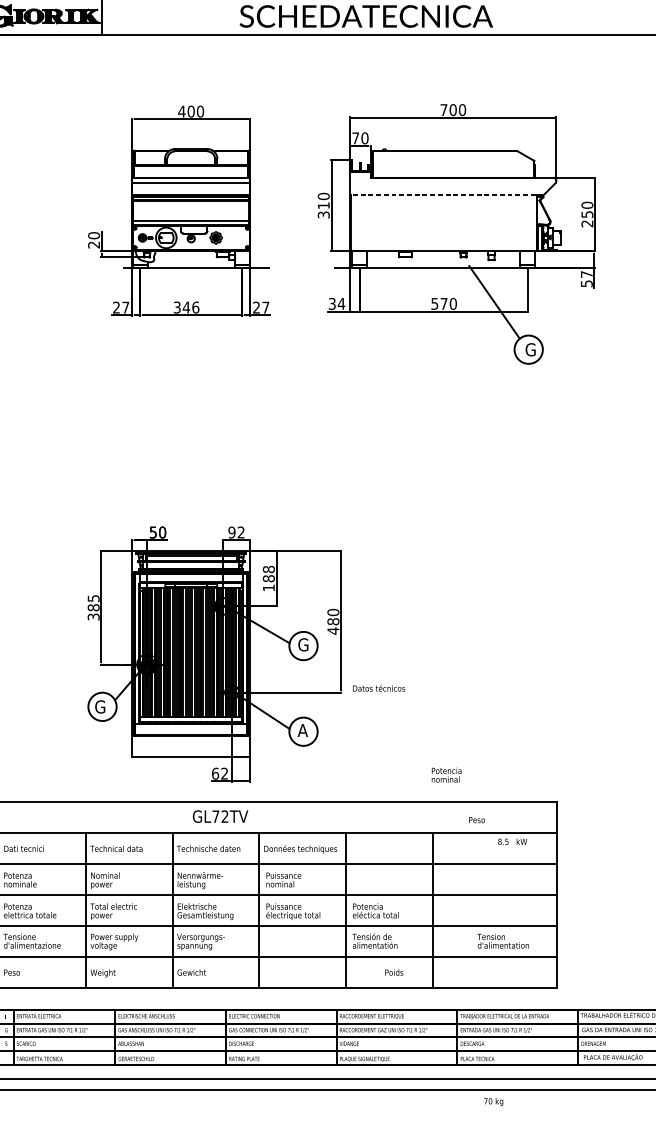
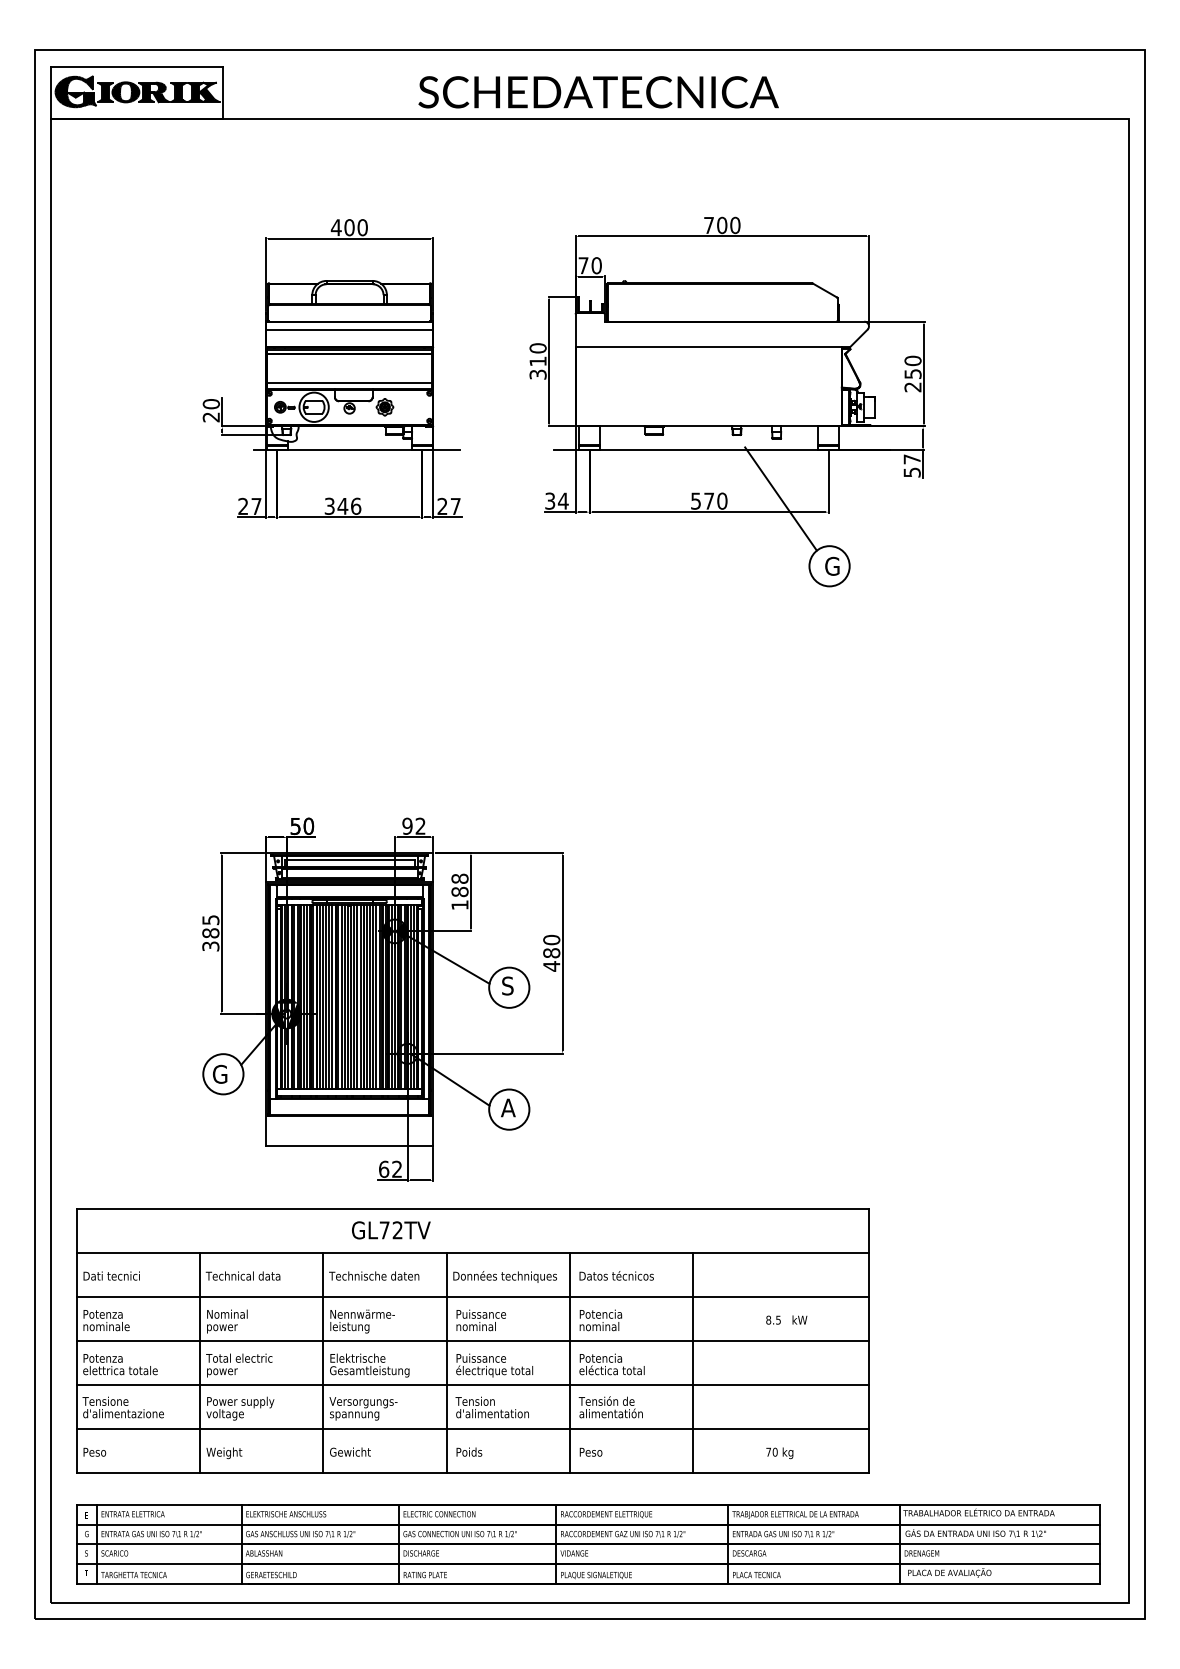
line: (446, 195) -> (712, 346), dashed -> solid
text: (302, 644) -> (508, 985), G -> S
text: (378, 688) -> (616, 1275), moved
text: (446, 775) -> (600, 1320), moved
text: (476, 819) -> (590, 1451), moved
text: (512, 841) -> (786, 1319), moved
text: (502, 941) -> (491, 1407), moved
text: (394, 972) -> (469, 1451), moved
text: (493, 1102) -> (779, 1453), moved

